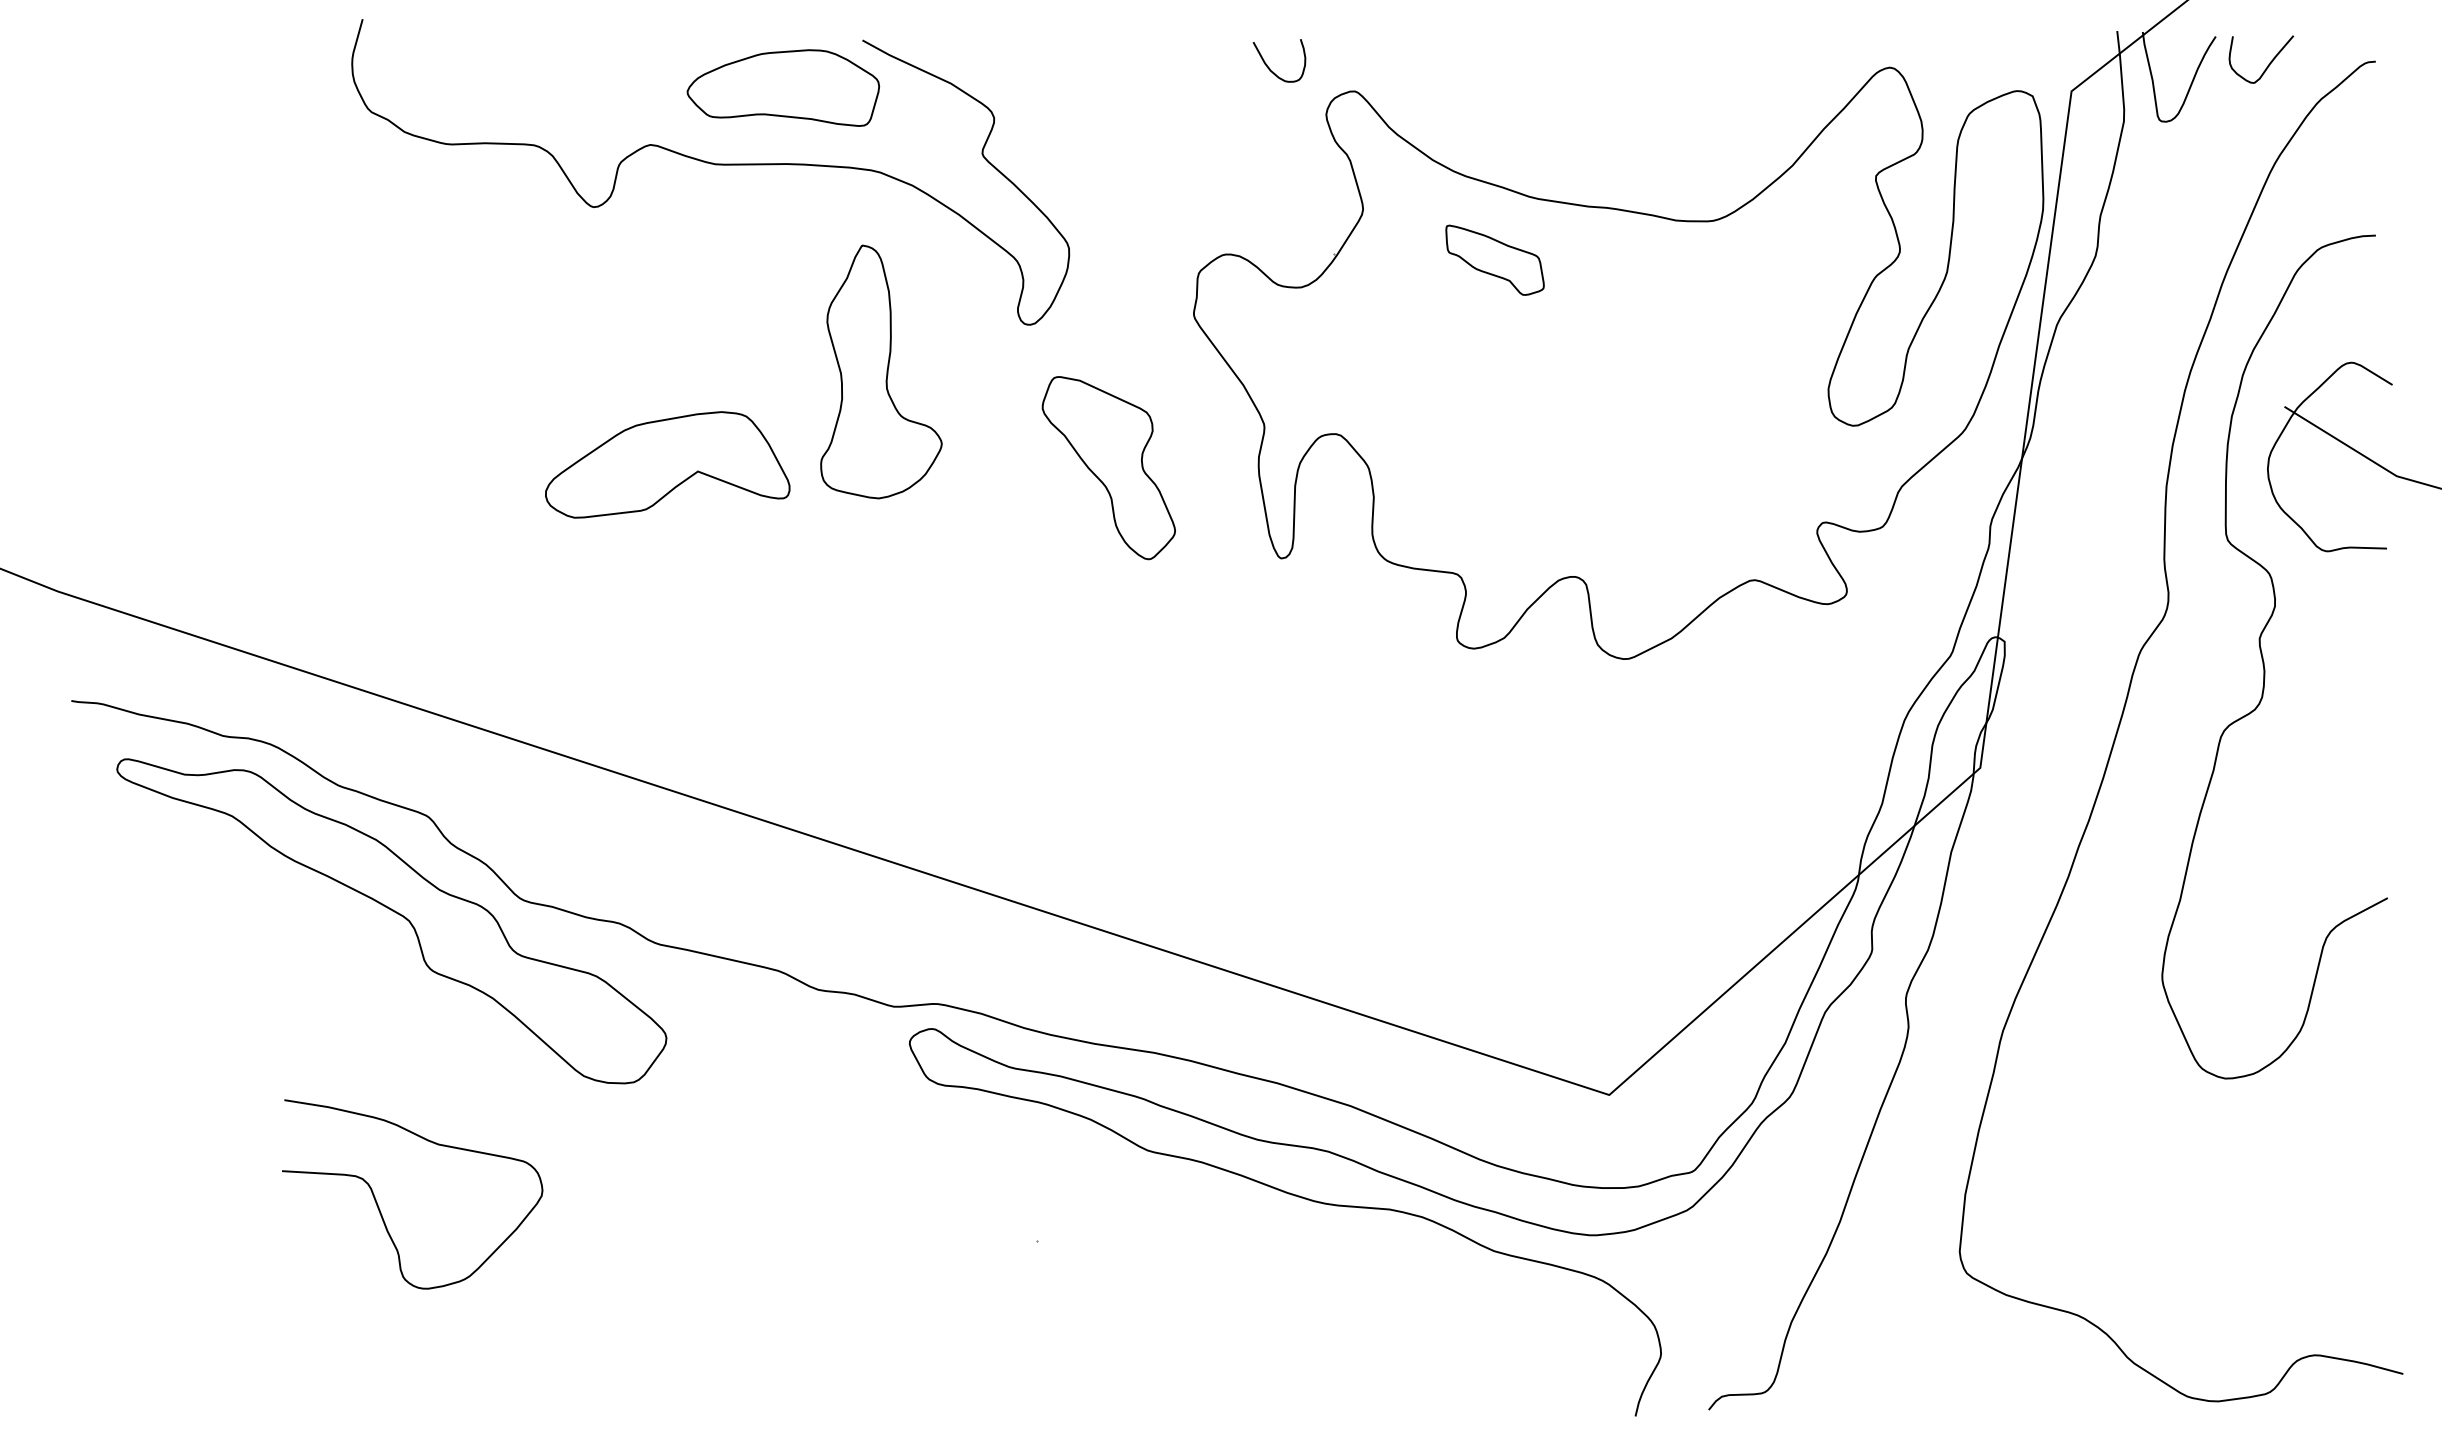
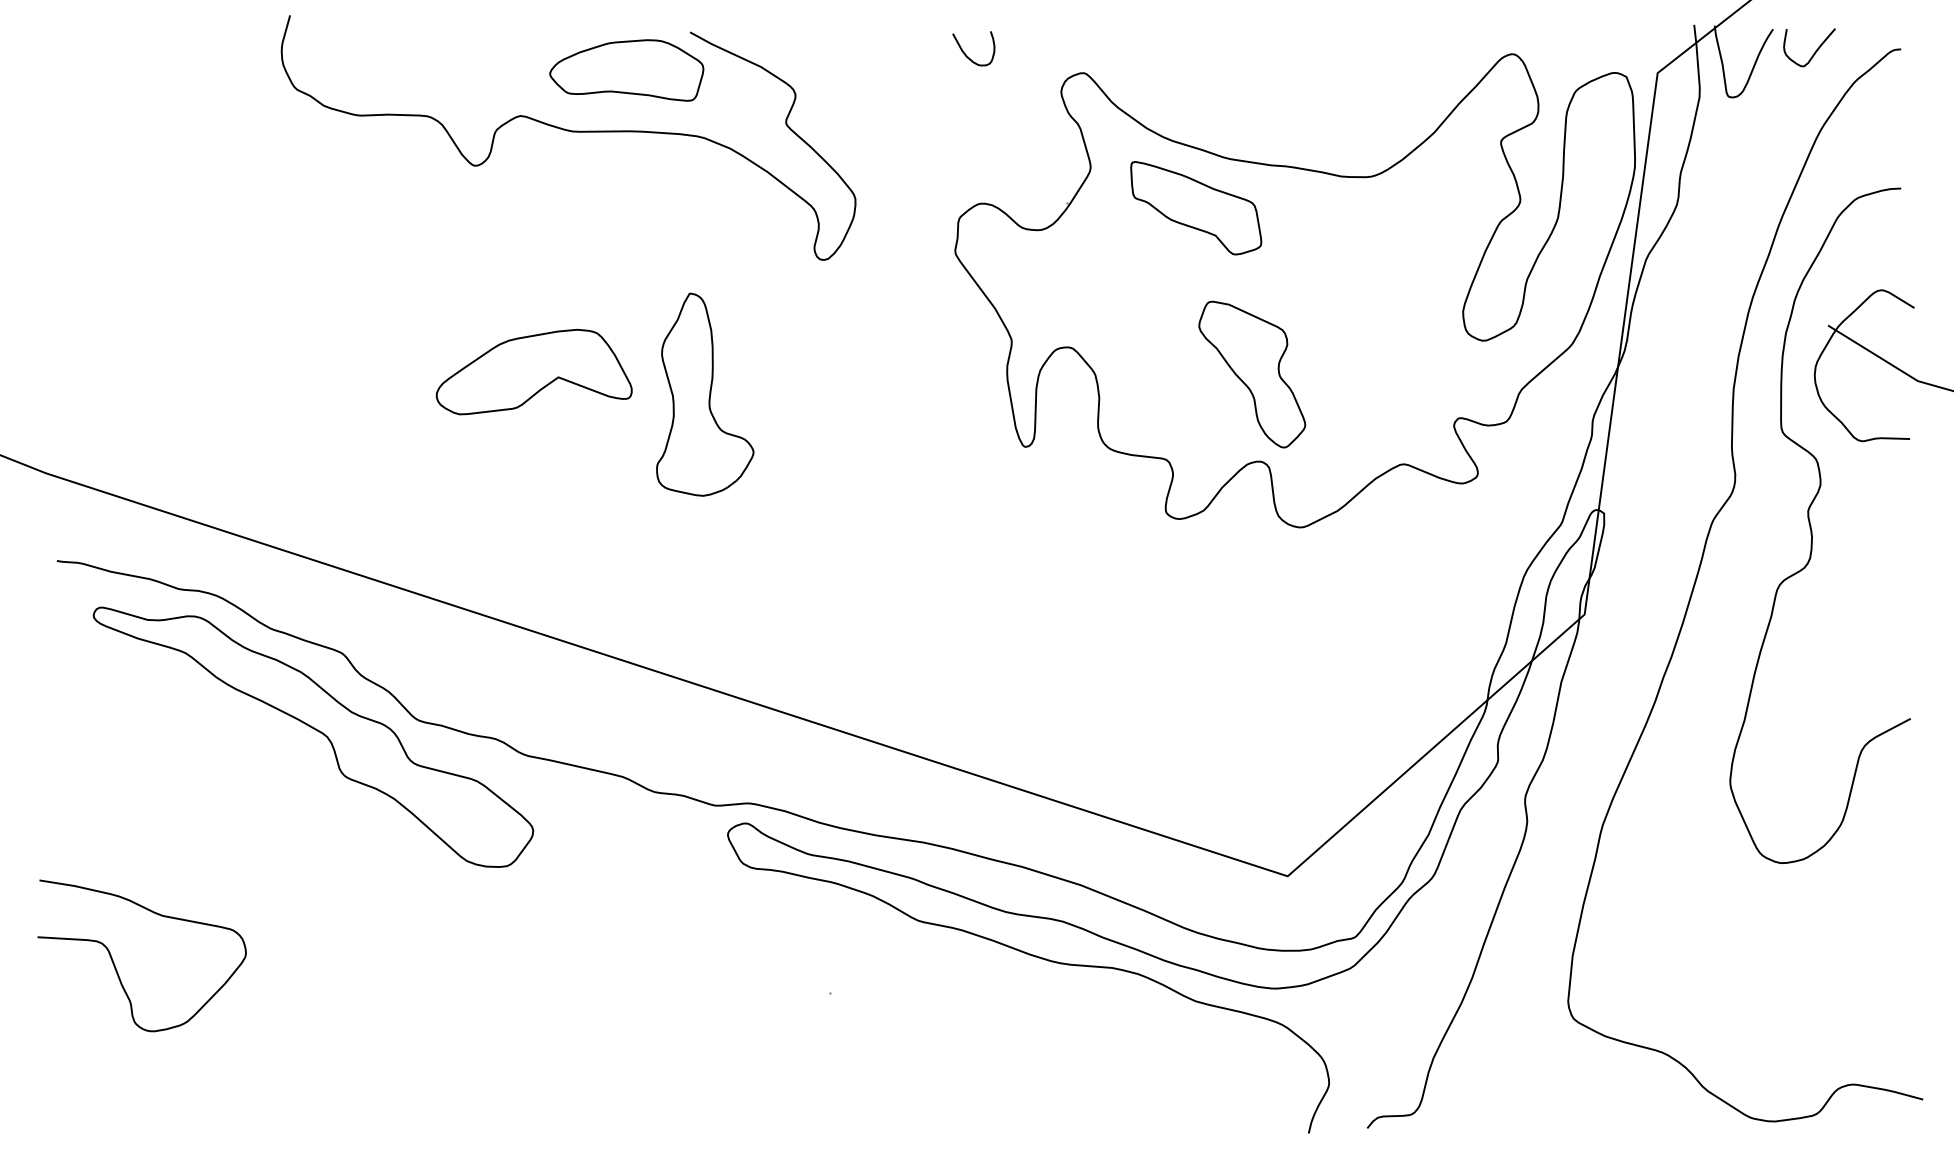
curve: (1270, 68) -> (966, 54), moved
part: (1495, 260) -> (1196, 208), size x1.67
part: (881, 371) -> (705, 394), moved
part: (1109, 467) -> (1252, 374), moved
curve: (380, 1208) -> (116, 967), moved

